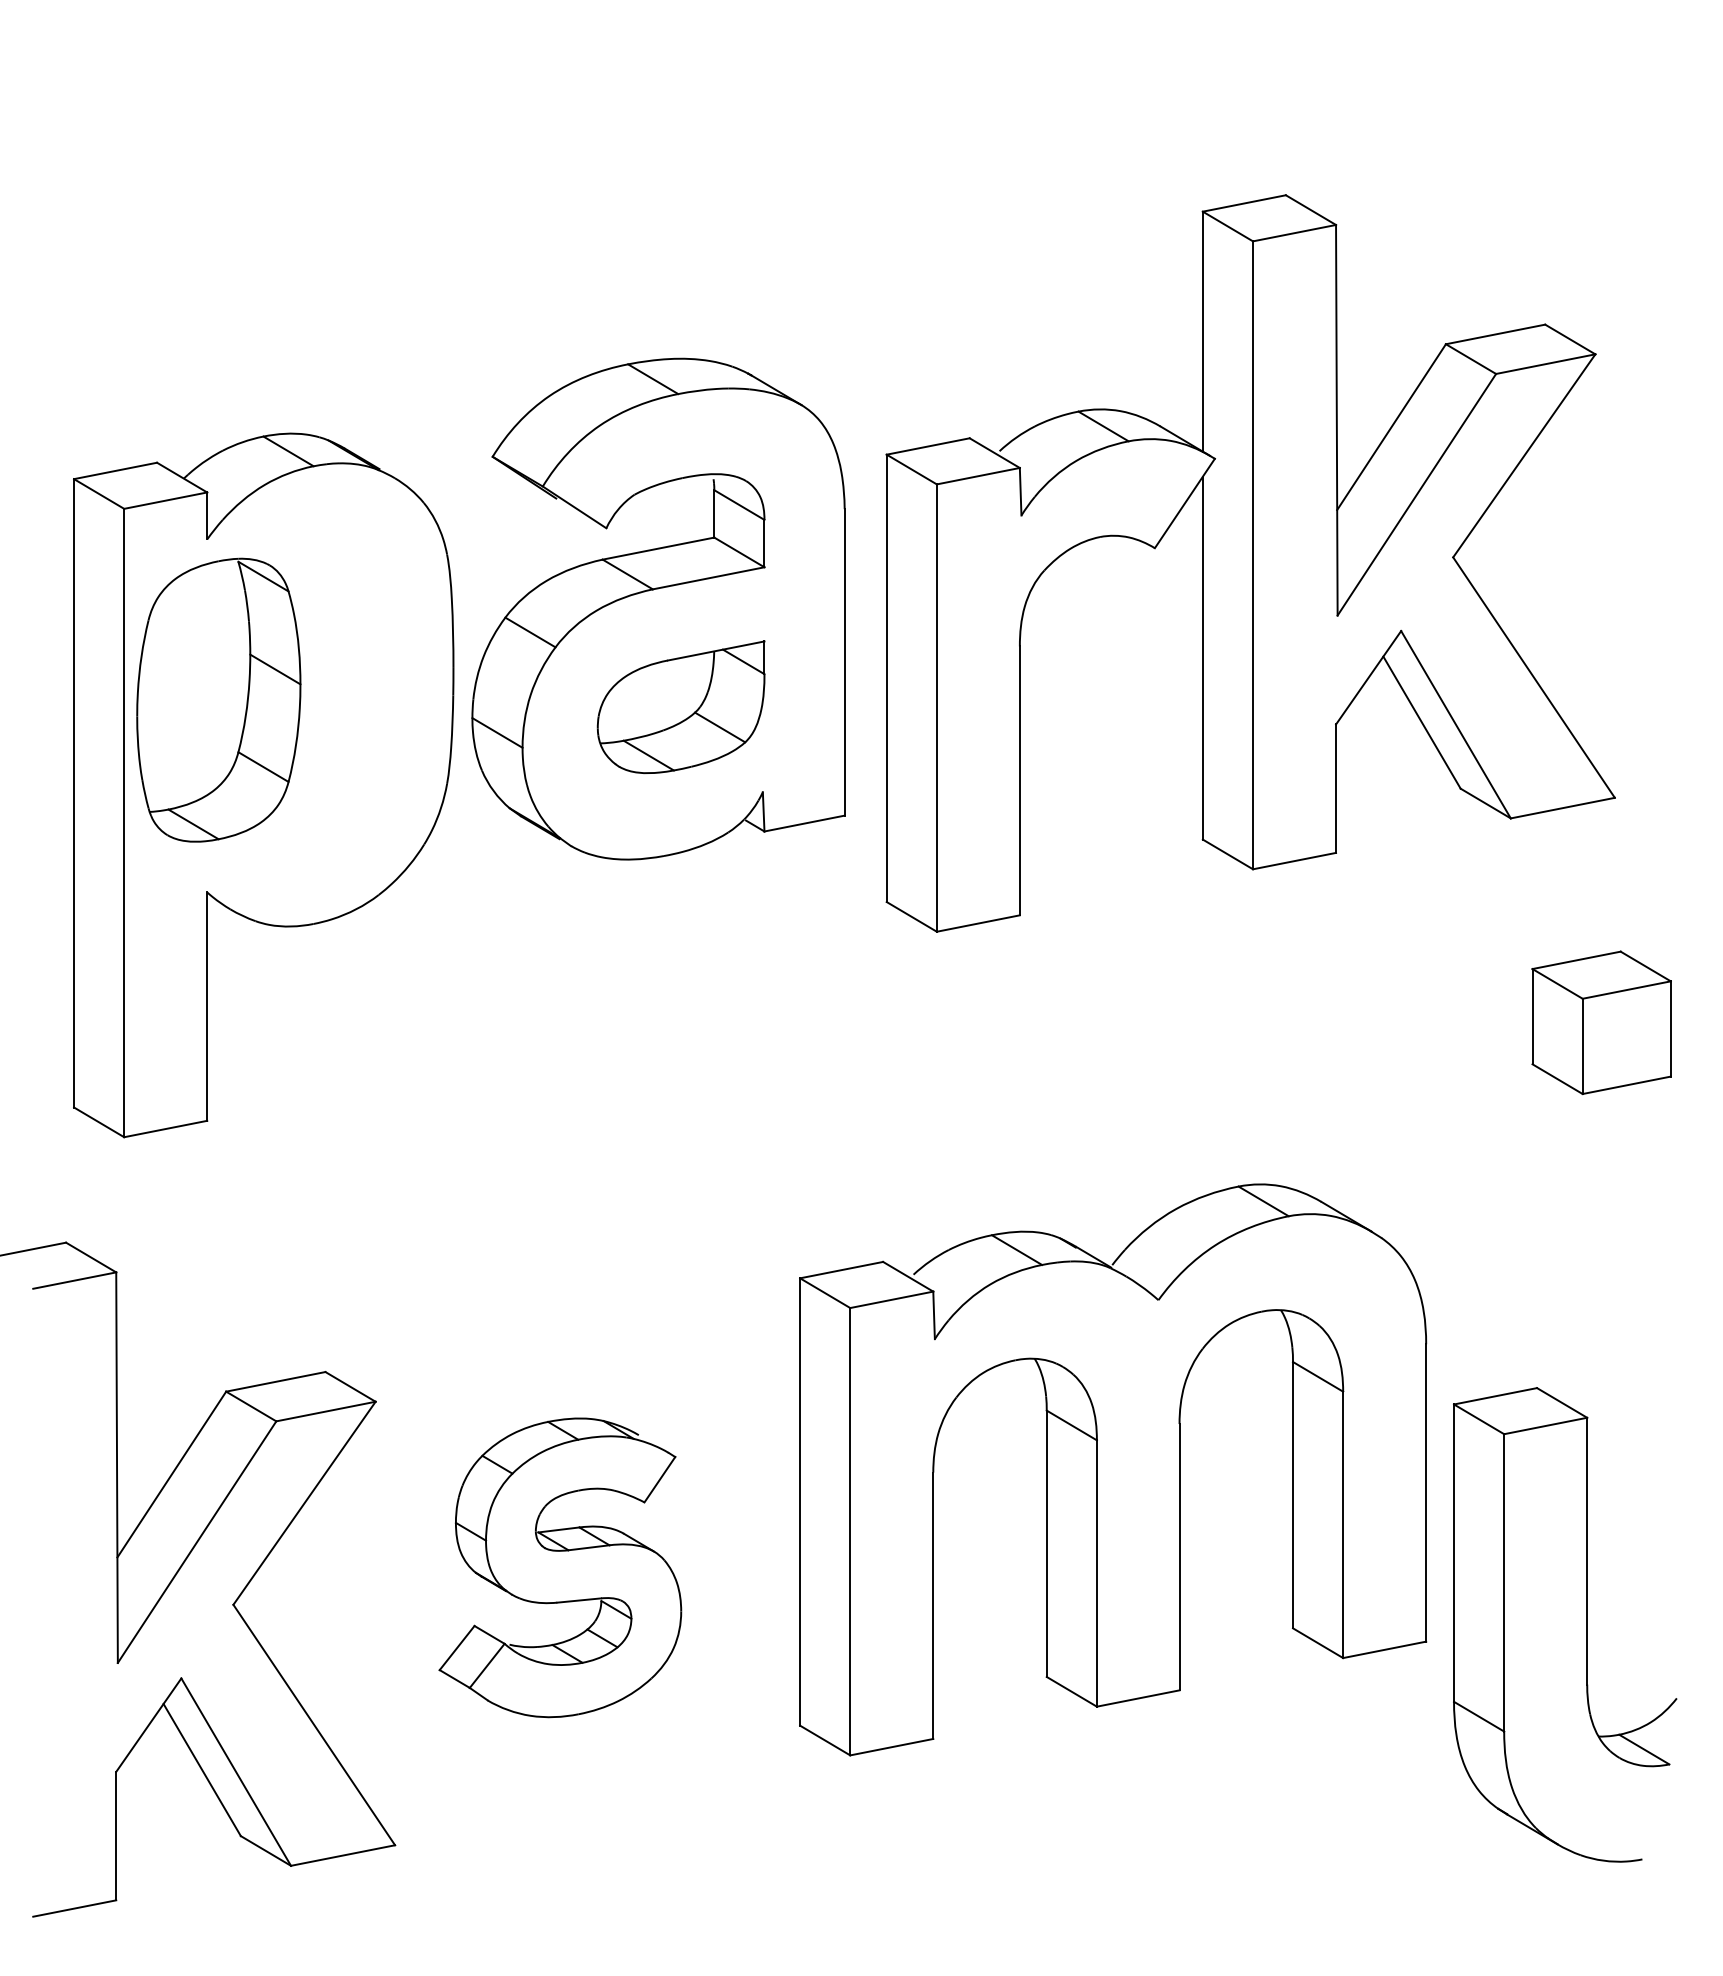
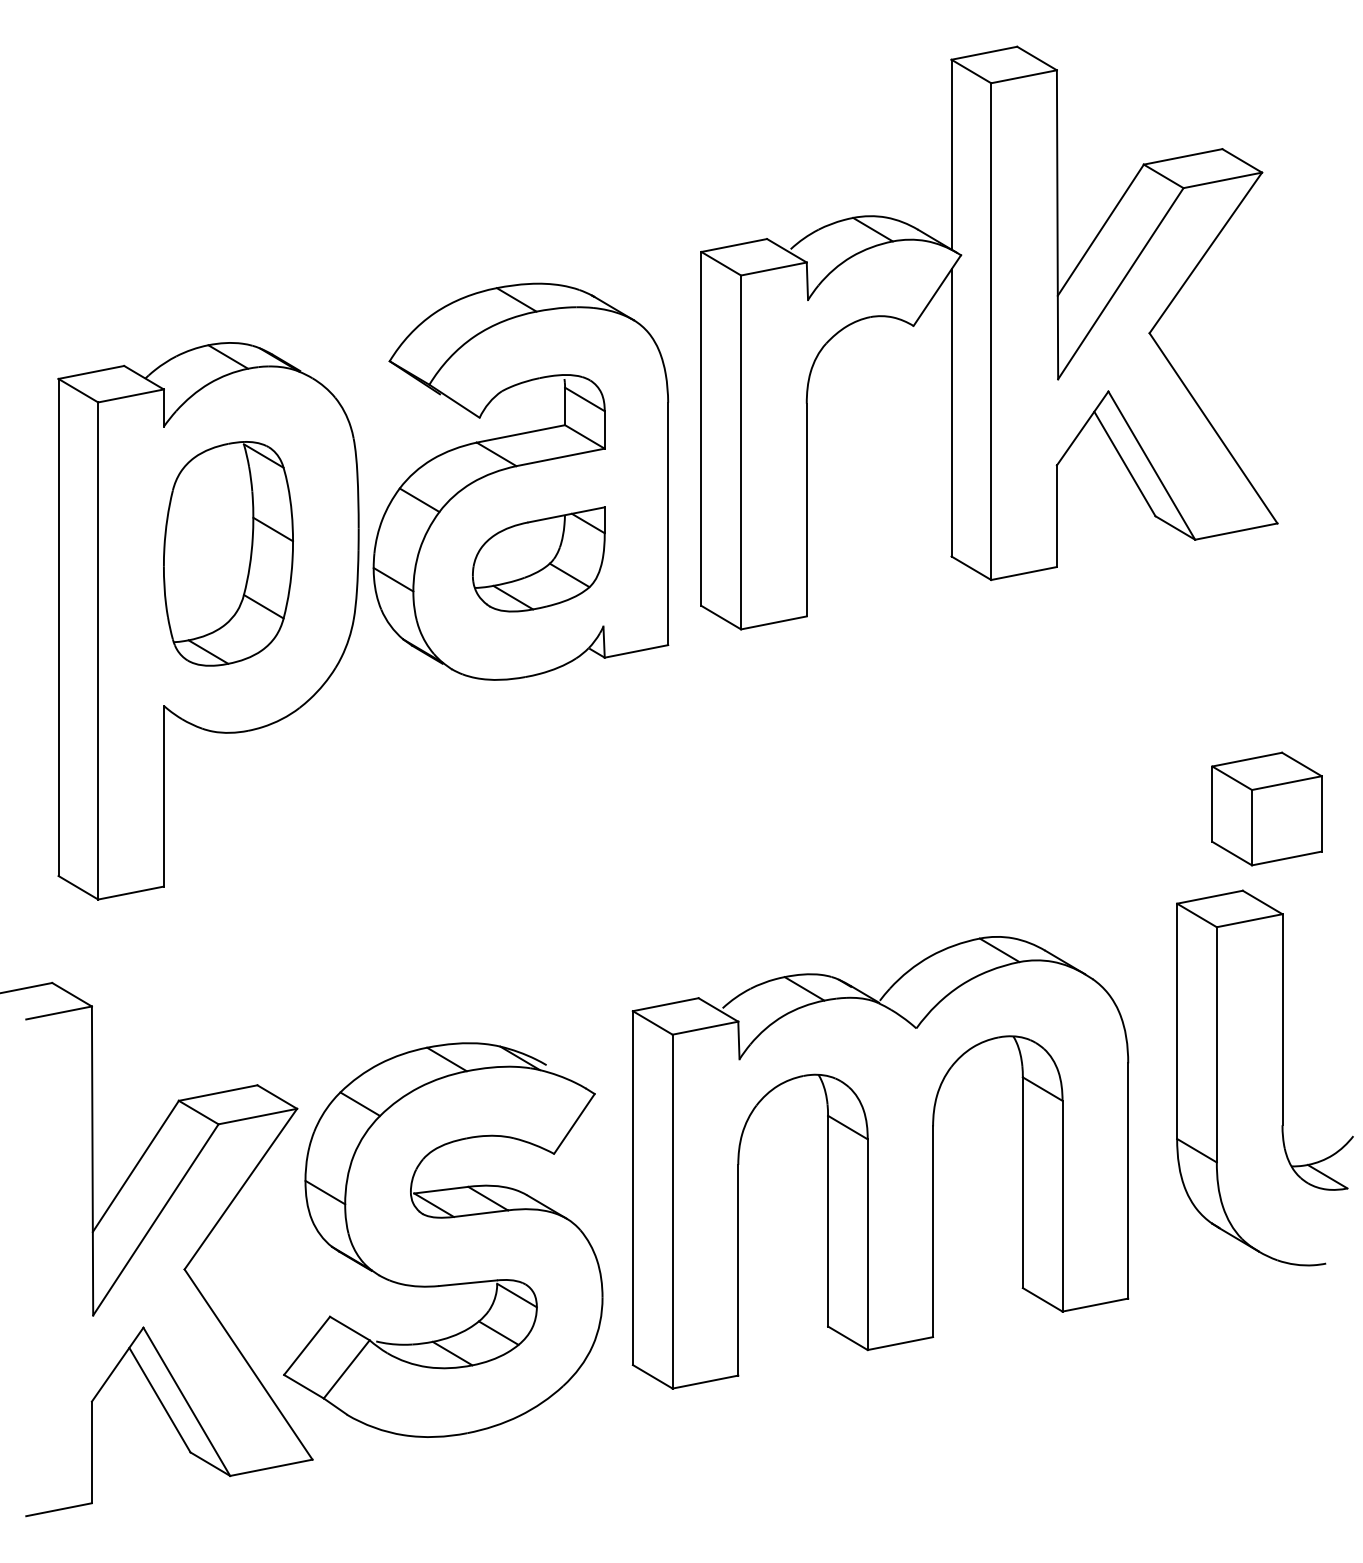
part: (1250, 563) -> (989, 338), moved
part: (218, 699) -> (228, 553), moved
part: (560, 1567) -> (443, 1239), size x1.67
part: (1586, 1624) -> (1281, 1077), moved

